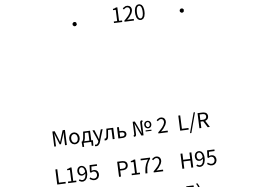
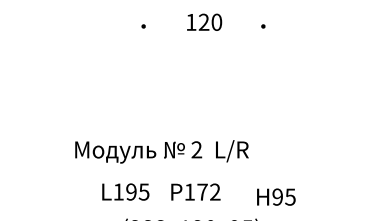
text: (130, 130) -> (161, 151), moved
text: (198, 158) -> (276, 196), moved

